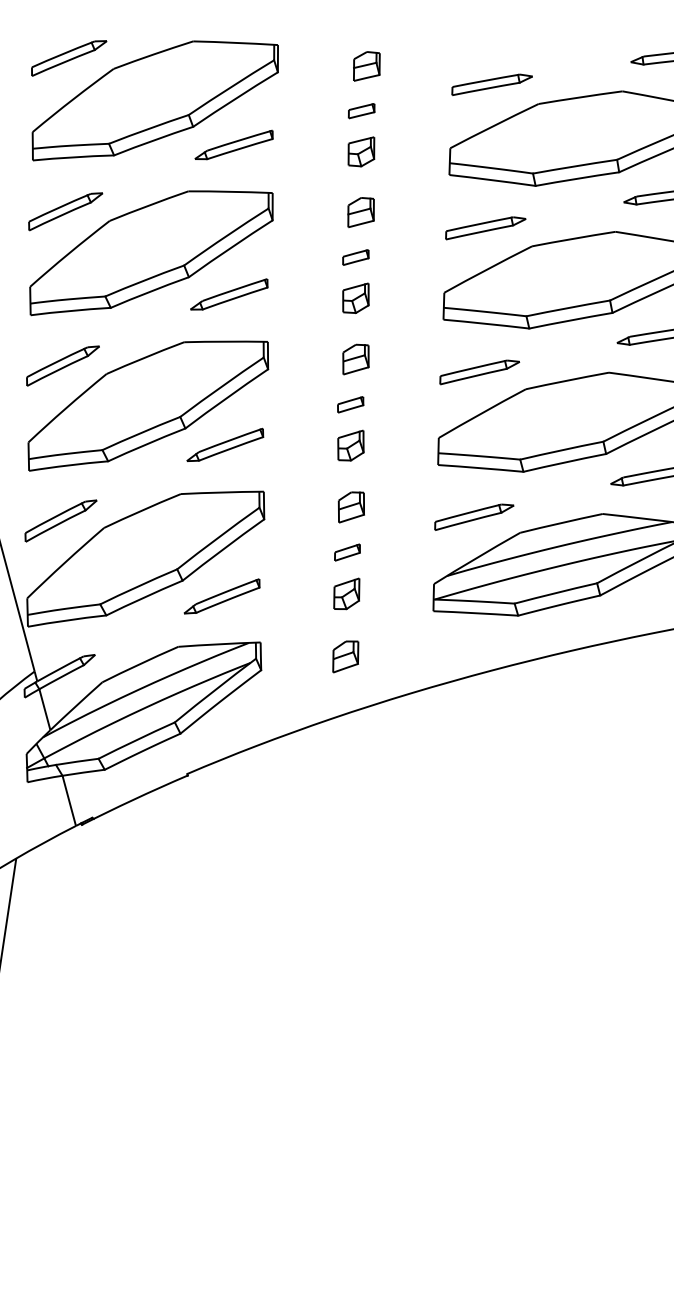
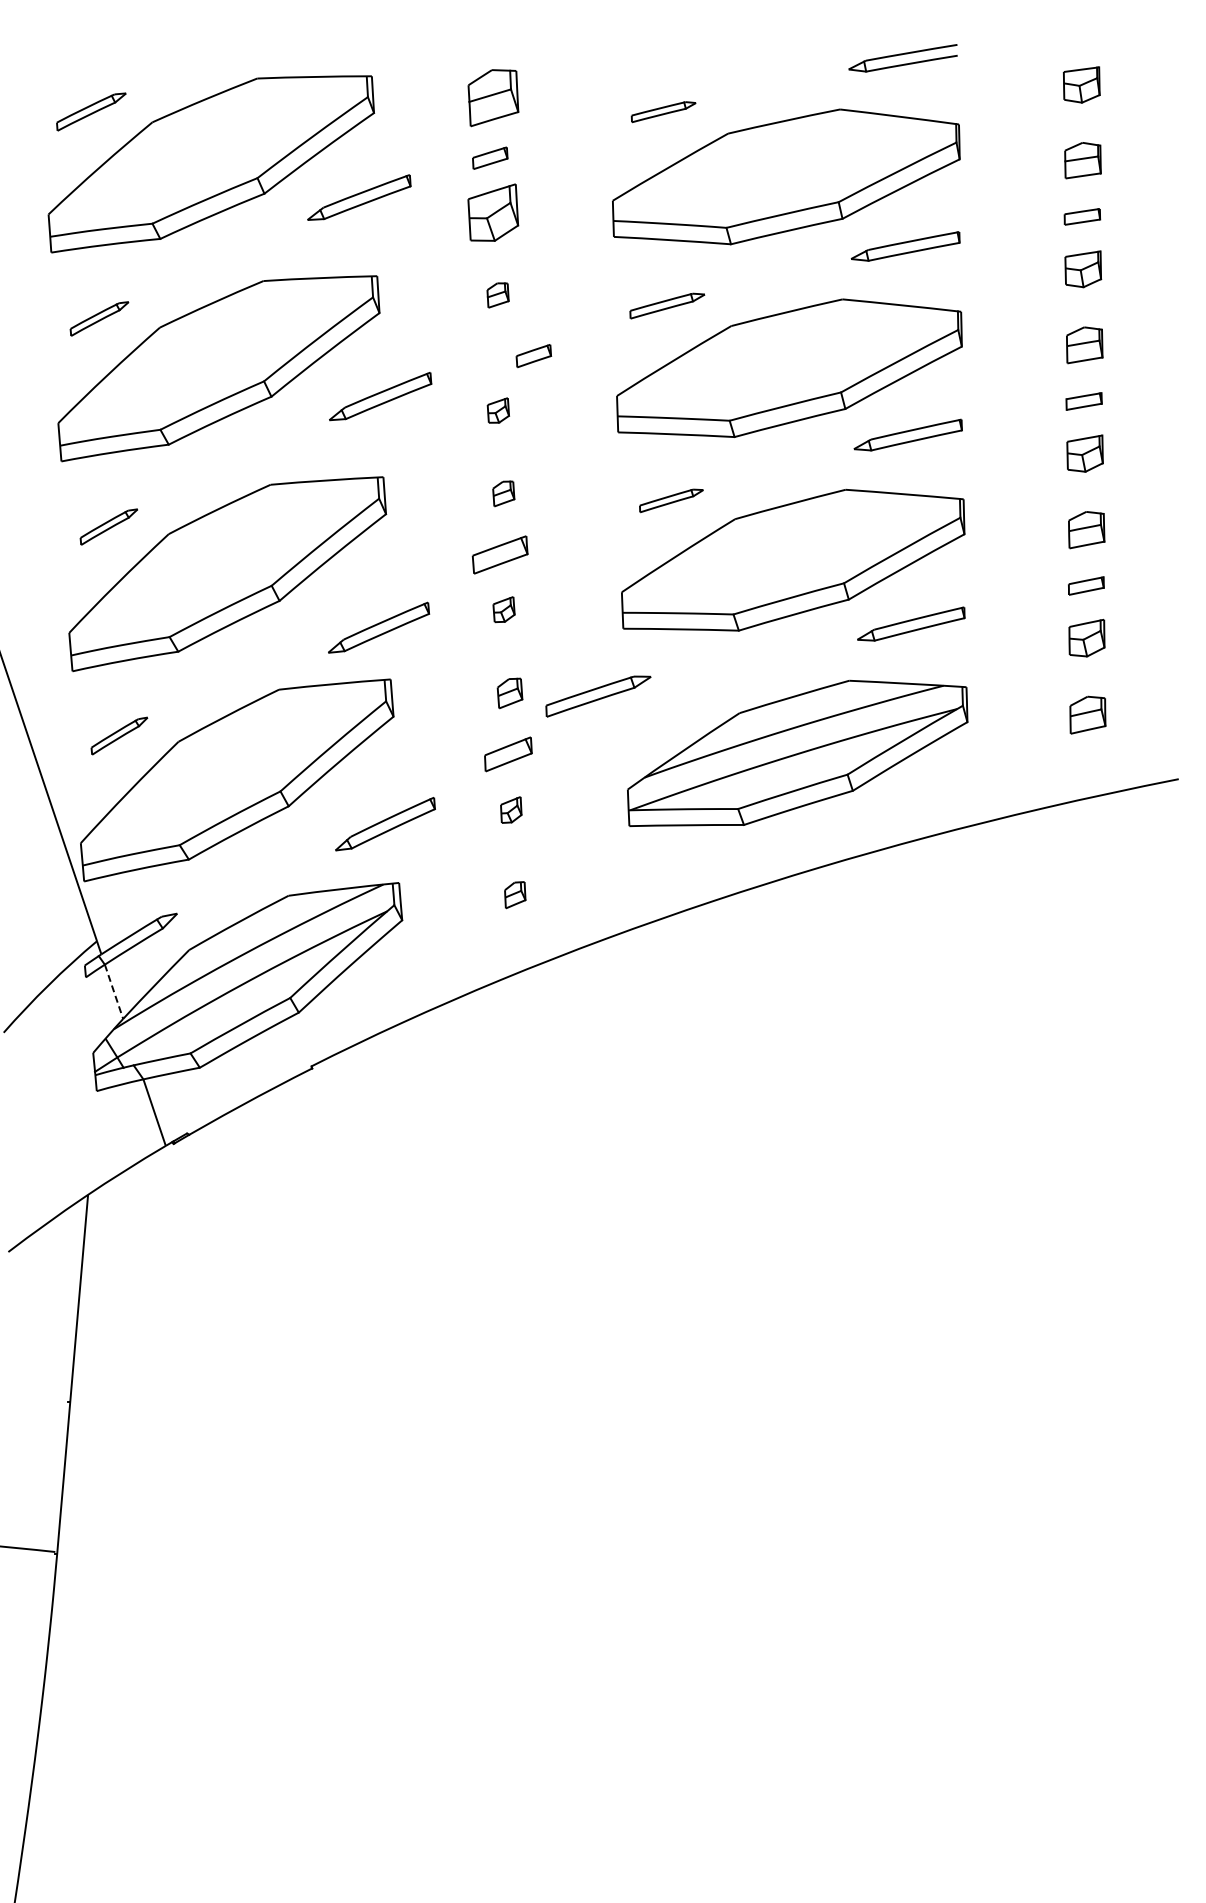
part: (69, 58) -> (91, 111), size x0.7
part: (366, 66) -> (493, 97), size x1.4
part: (491, 84) -> (663, 111), size x0.6
part: (234, 144) -> (359, 197), moved
part: (361, 151) -> (493, 212), size x1.4
part: (65, 211) -> (99, 318), size x0.6
part: (360, 212) -> (497, 295), size x0.6
part: (485, 228) -> (667, 305), size x0.7
part: (355, 257) -> (533, 356), moved
part: (229, 294) -> (380, 396), moved
part: (356, 297) -> (498, 410), size x0.6
part: (355, 359) -> (503, 493), size x0.6
part: (62, 365) -> (108, 526), size x0.6
part: (479, 372) -> (671, 500), size x0.6
part: (350, 404) -> (500, 554), size x1.6
part: (225, 444) -> (379, 627), moved
part: (350, 445) -> (503, 609), size x0.6
part: (351, 507) -> (509, 693), size x0.7
part: (474, 517) -> (598, 696), moved
part: (60, 520) -> (119, 735), size x0.6
part: (347, 552) -> (508, 754), size x1.4
part: (347, 593) -> (511, 809), size x0.6
part: (222, 596) -> (385, 824), moved
part: (346, 656) -> (515, 894), size x0.6
line: (45, 710) -> (114, 992), solid -> dashed

